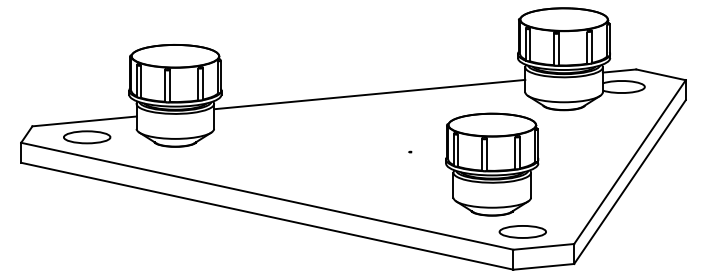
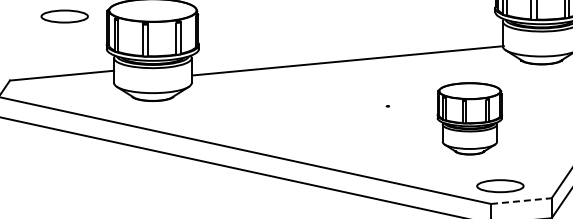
line: (369, 94) -> (348, 60), moved
part: (87, 137) -> (65, 16), moved
part: (492, 164) -> (470, 118), size x0.7
line: (544, 246) -> (522, 200), solid -> dashed

